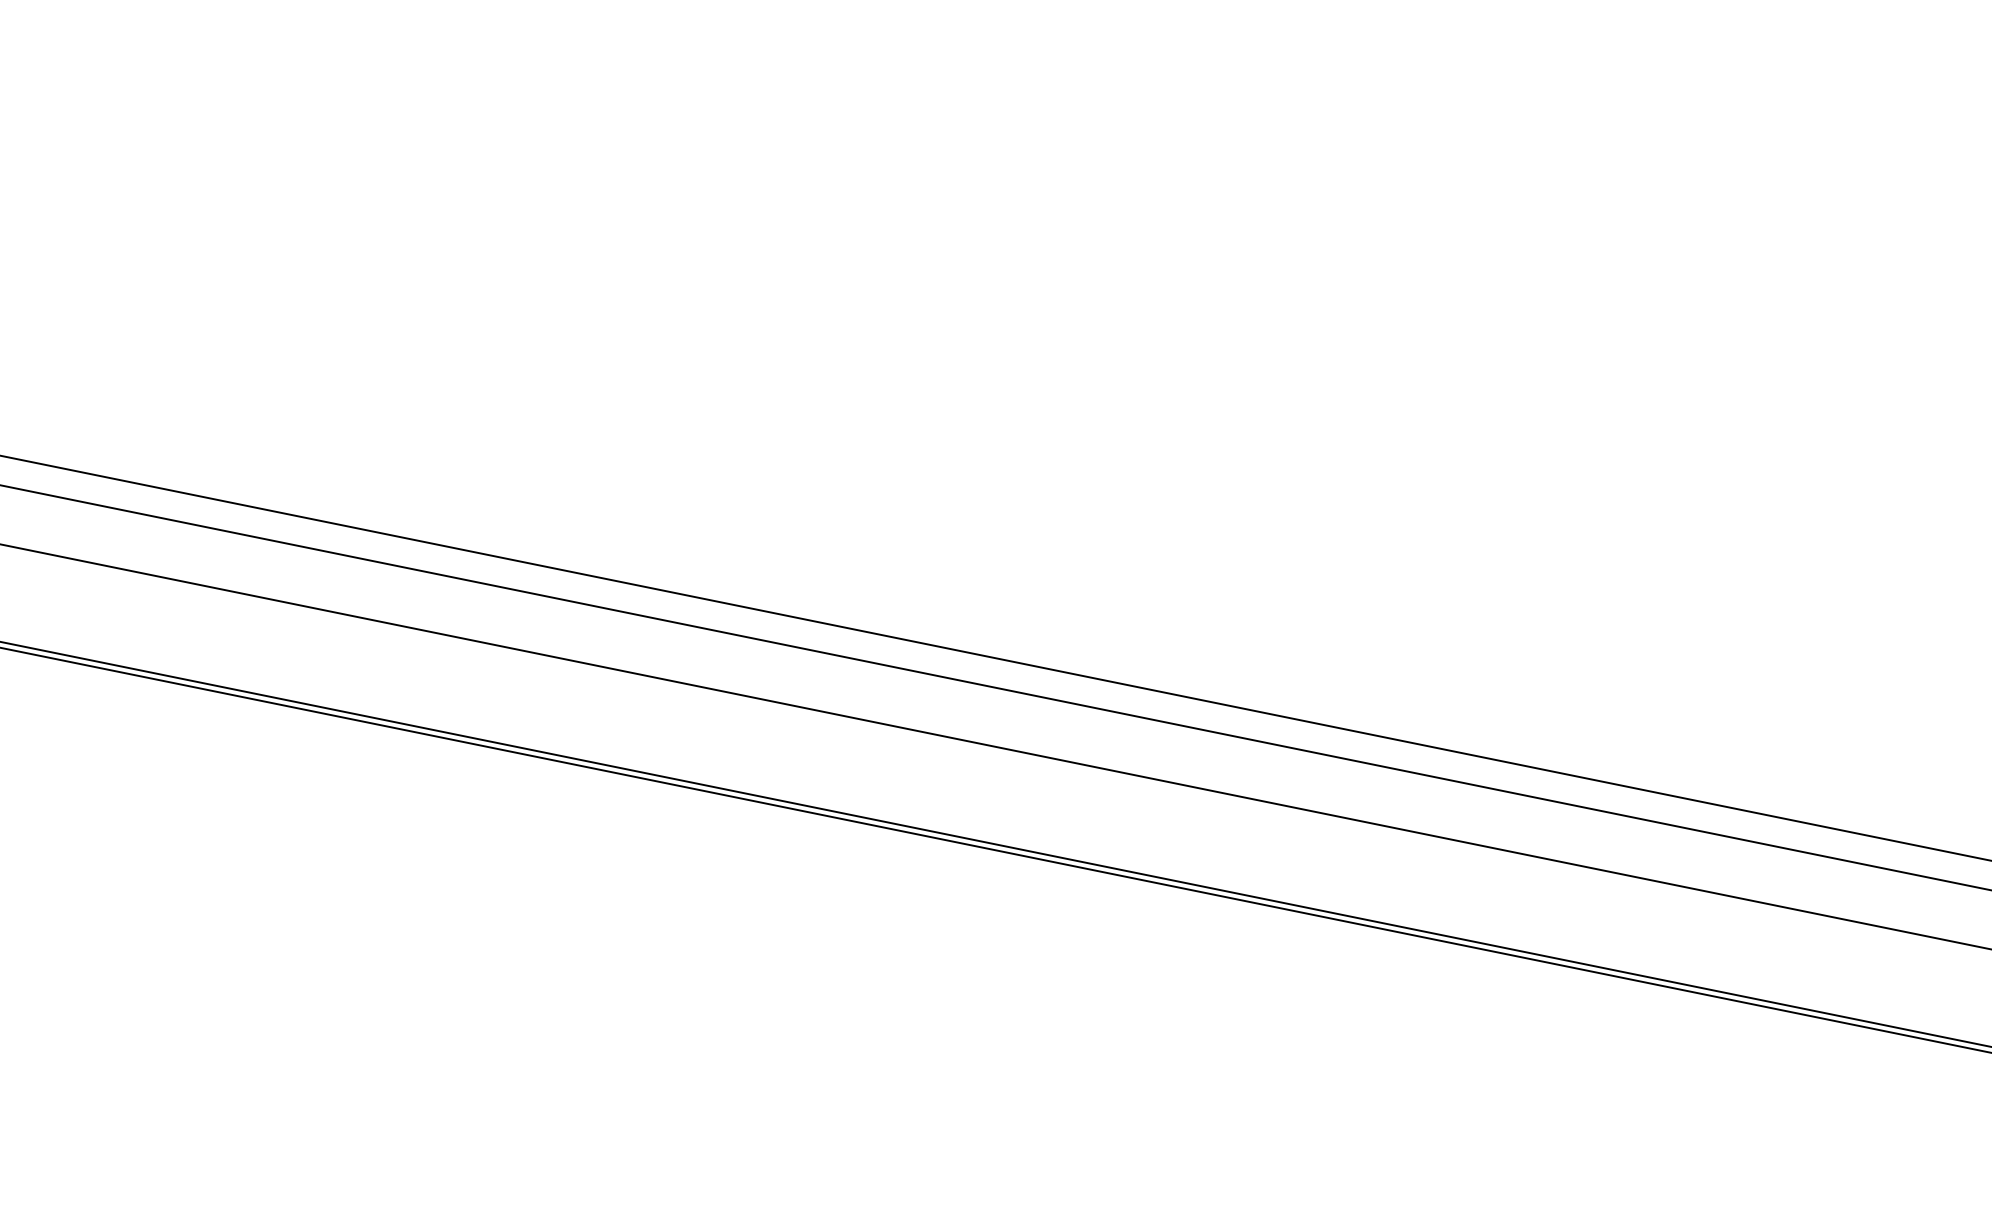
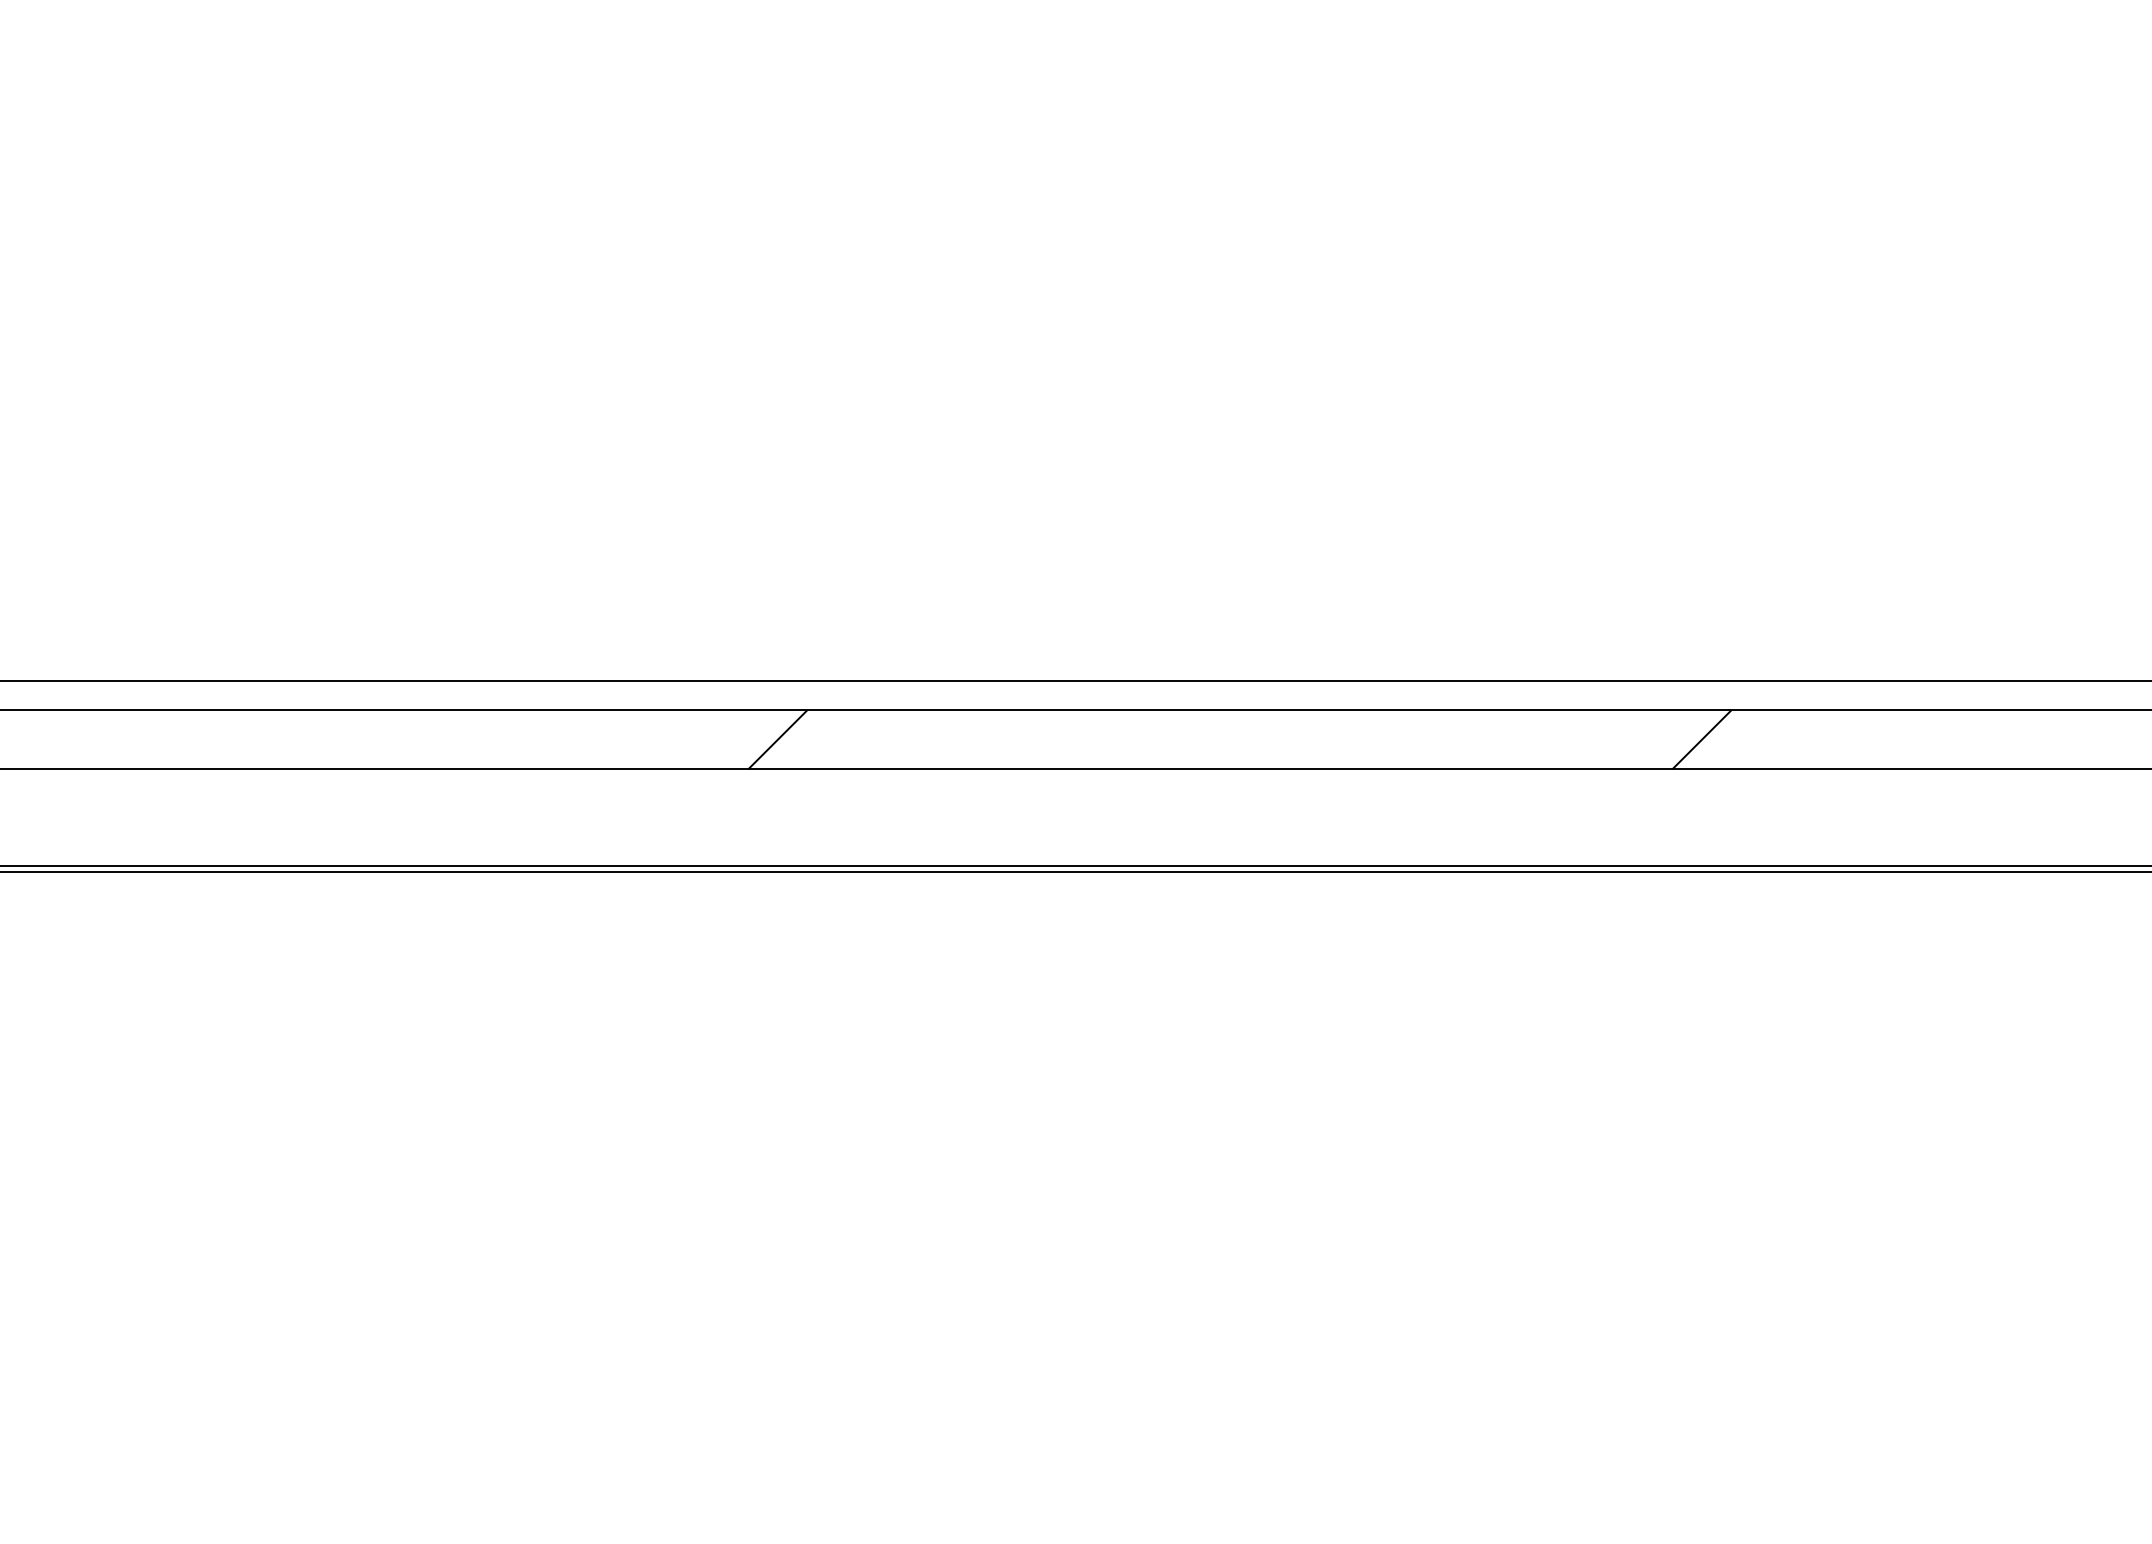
hatch: (1147, 748) -> (1239, 739), added

